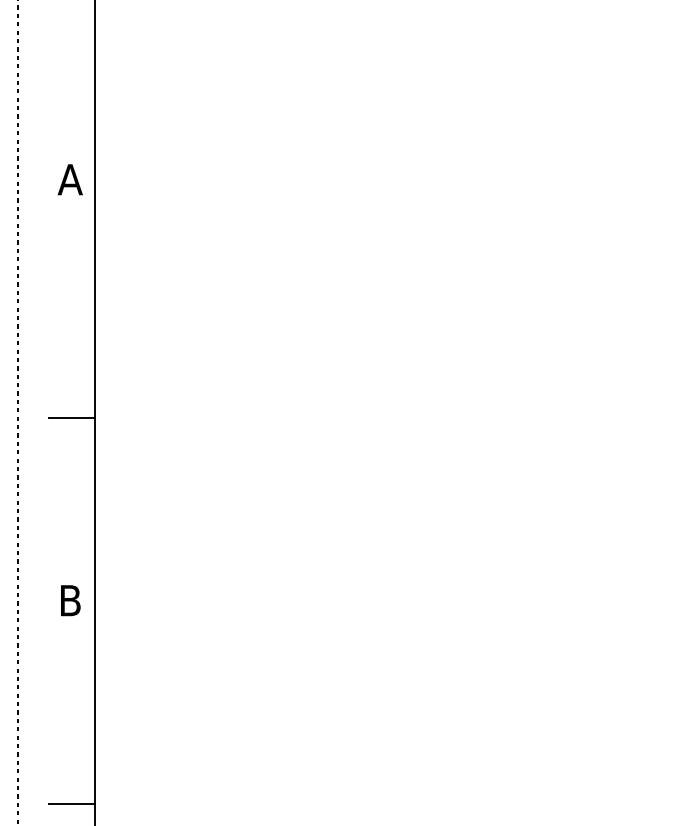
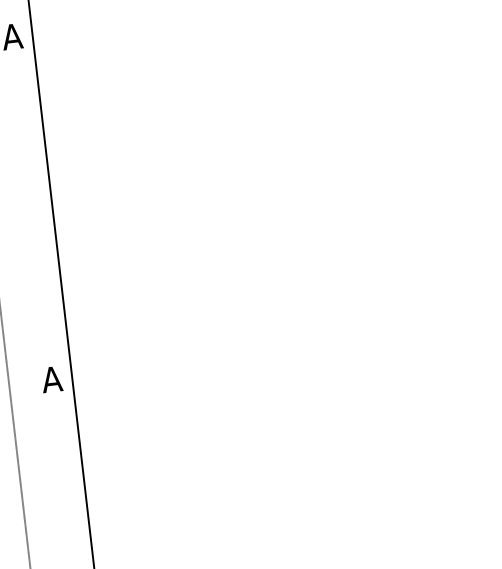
line: (71, 417) -> (35, 230), removed
text: (69, 600) -> (51, 379), B -> A
line: (71, 804) -> (72, 545), removed

